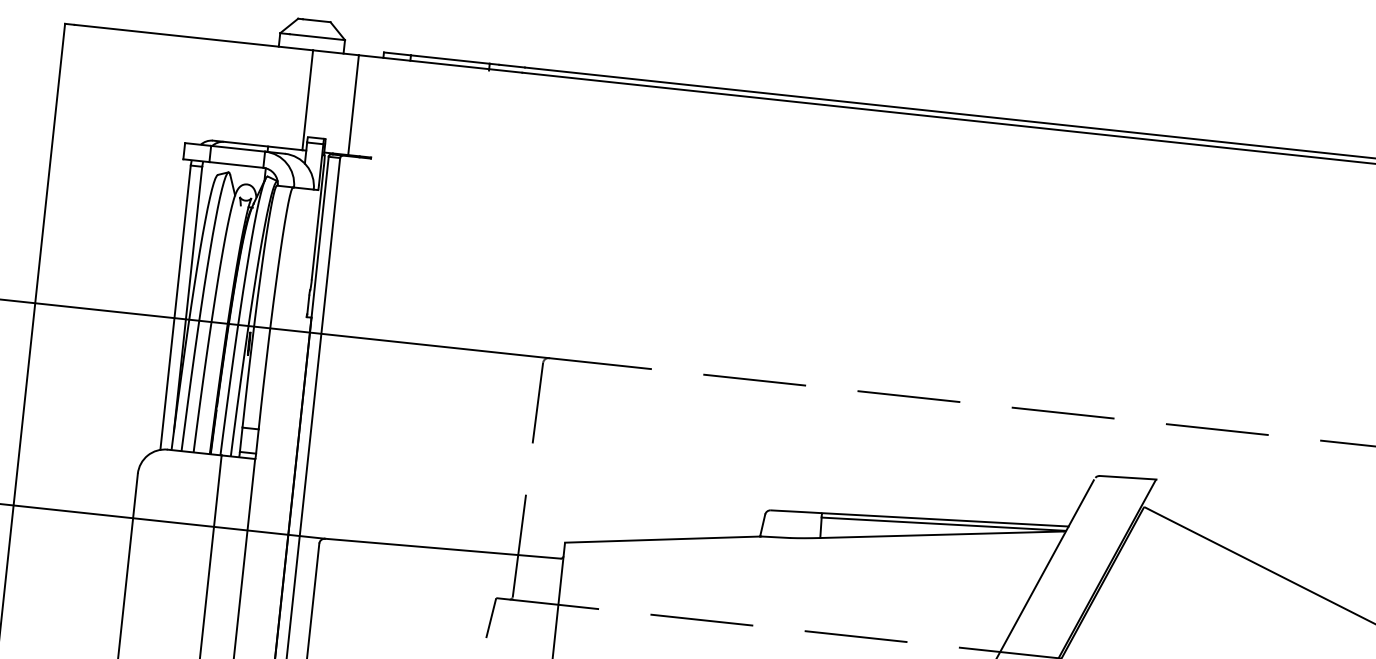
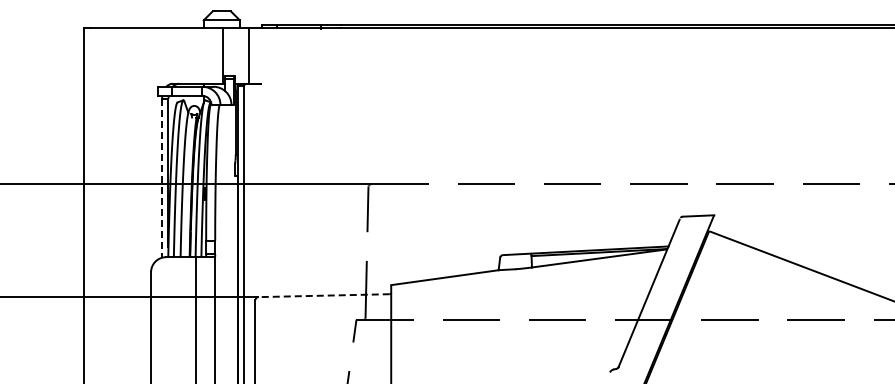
line: (176, 308) -> (162, 178), solid -> dashed
line: (443, 548) -> (324, 295), solid -> dashed

